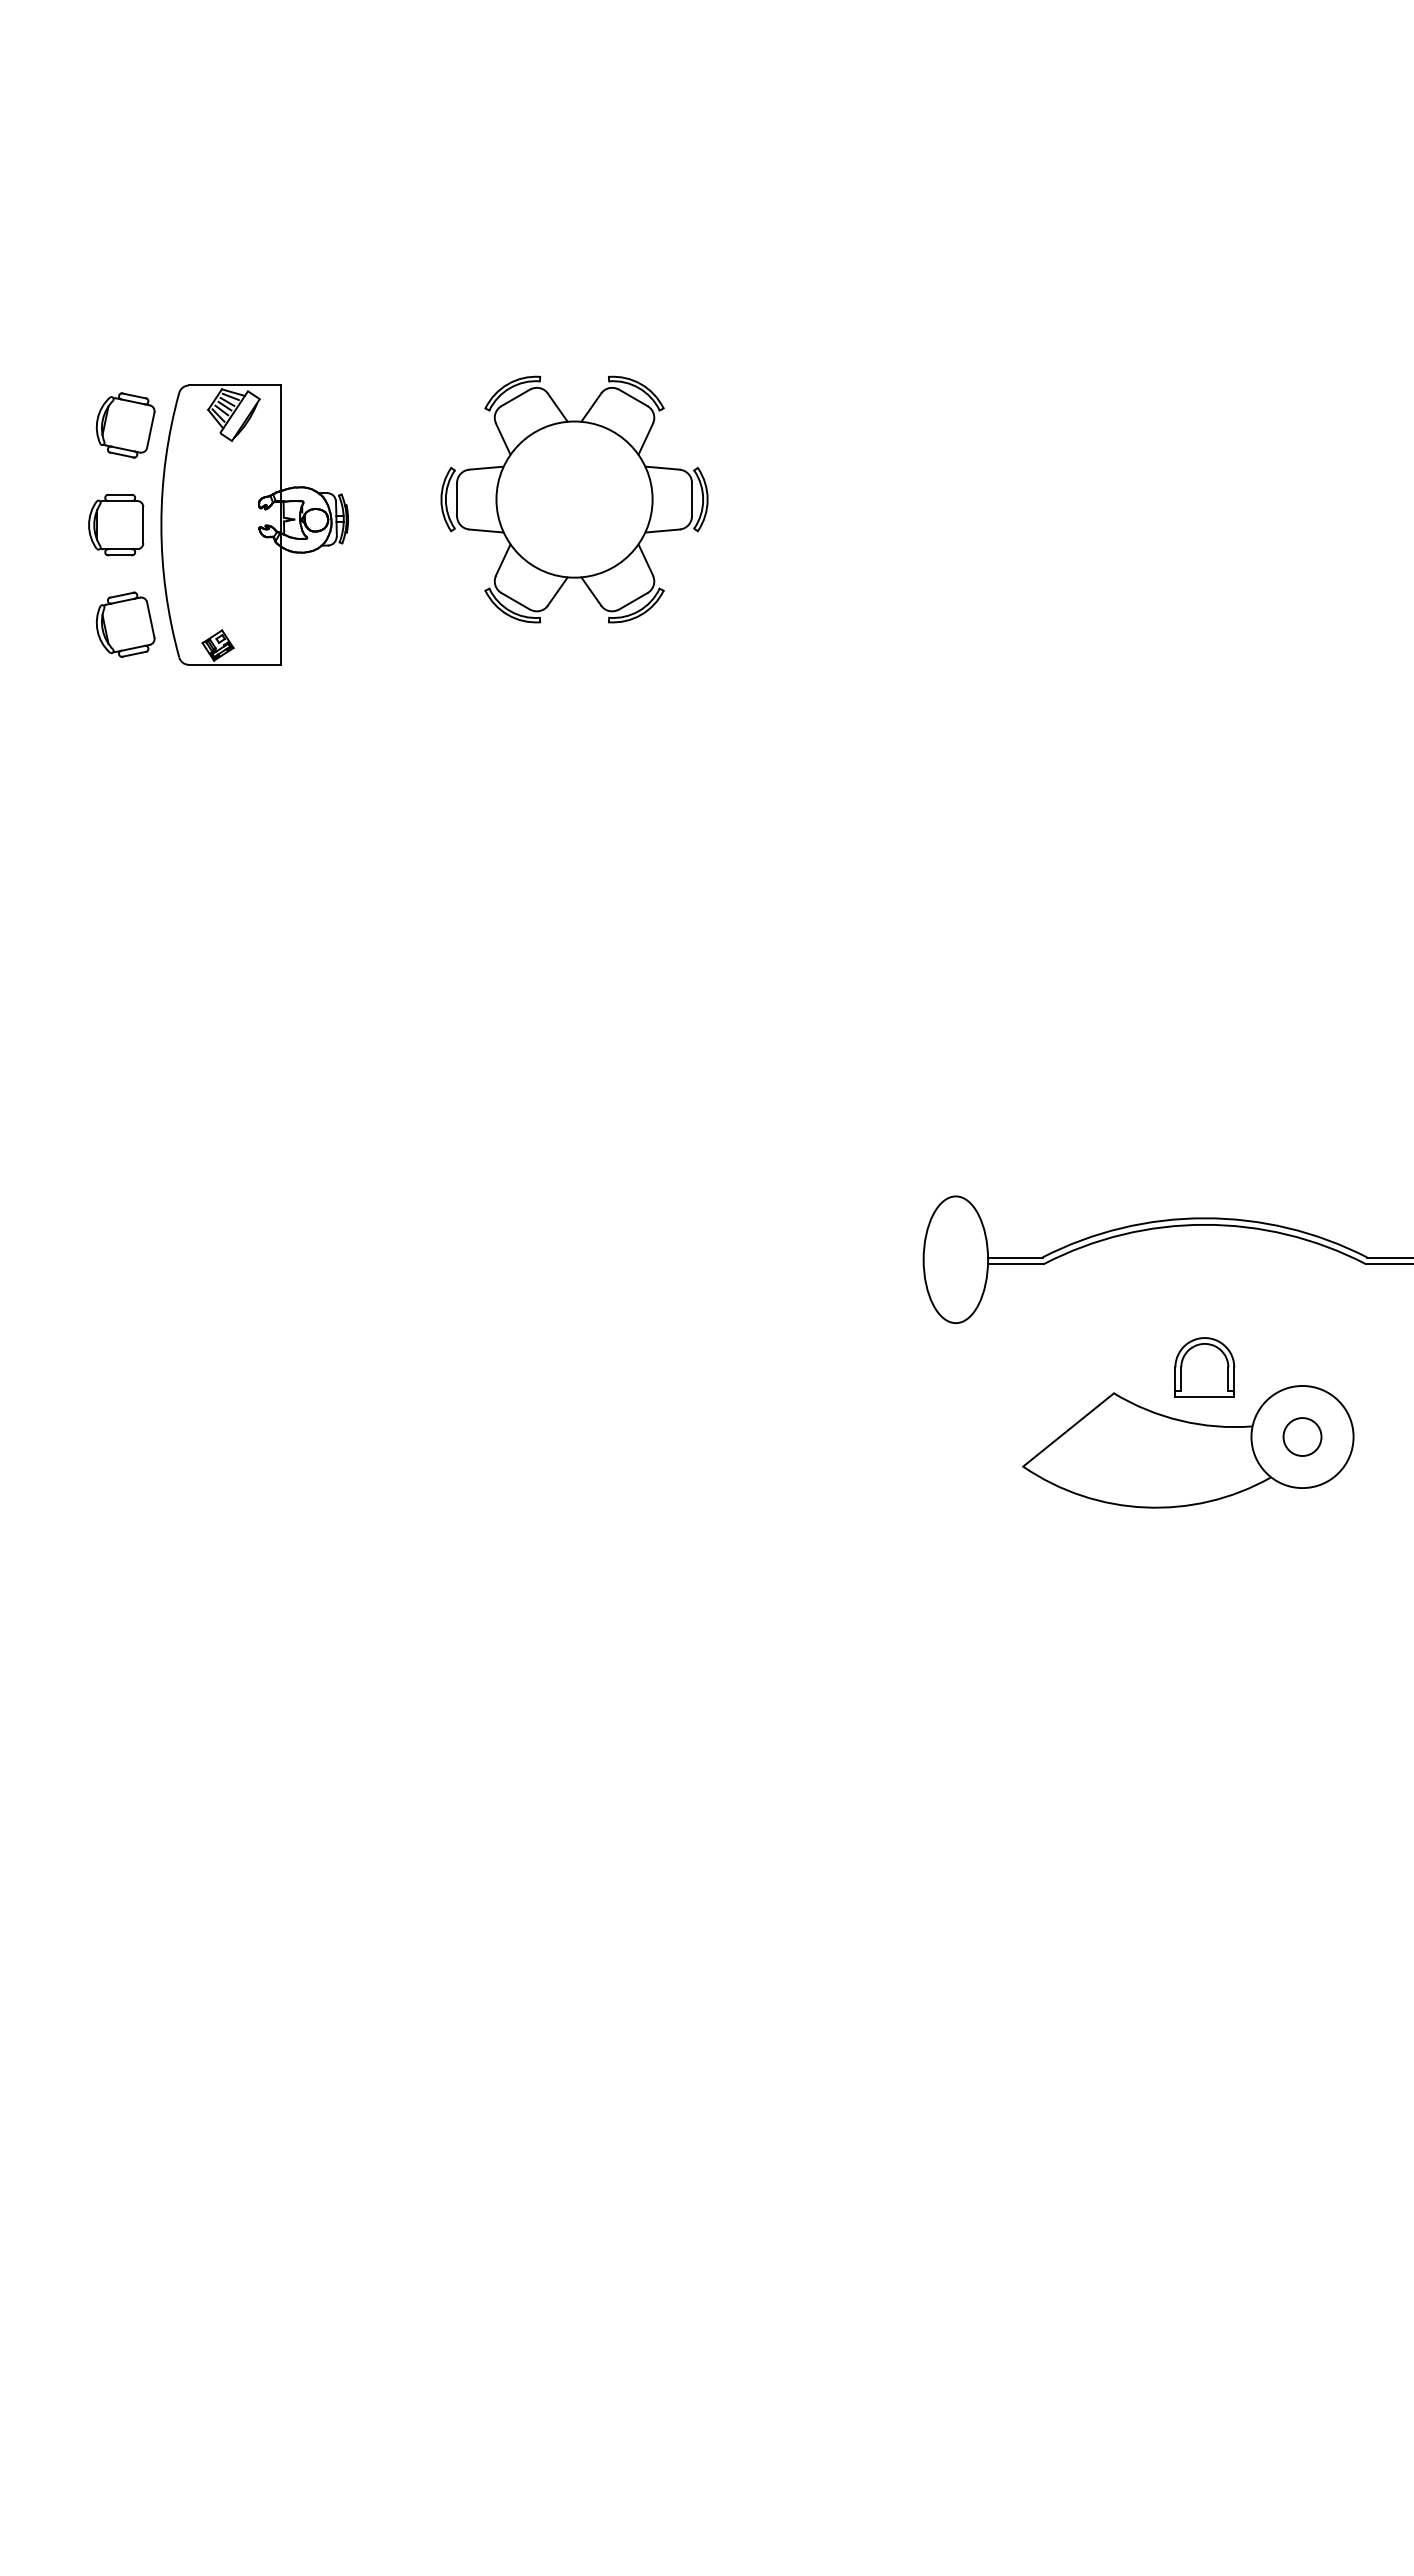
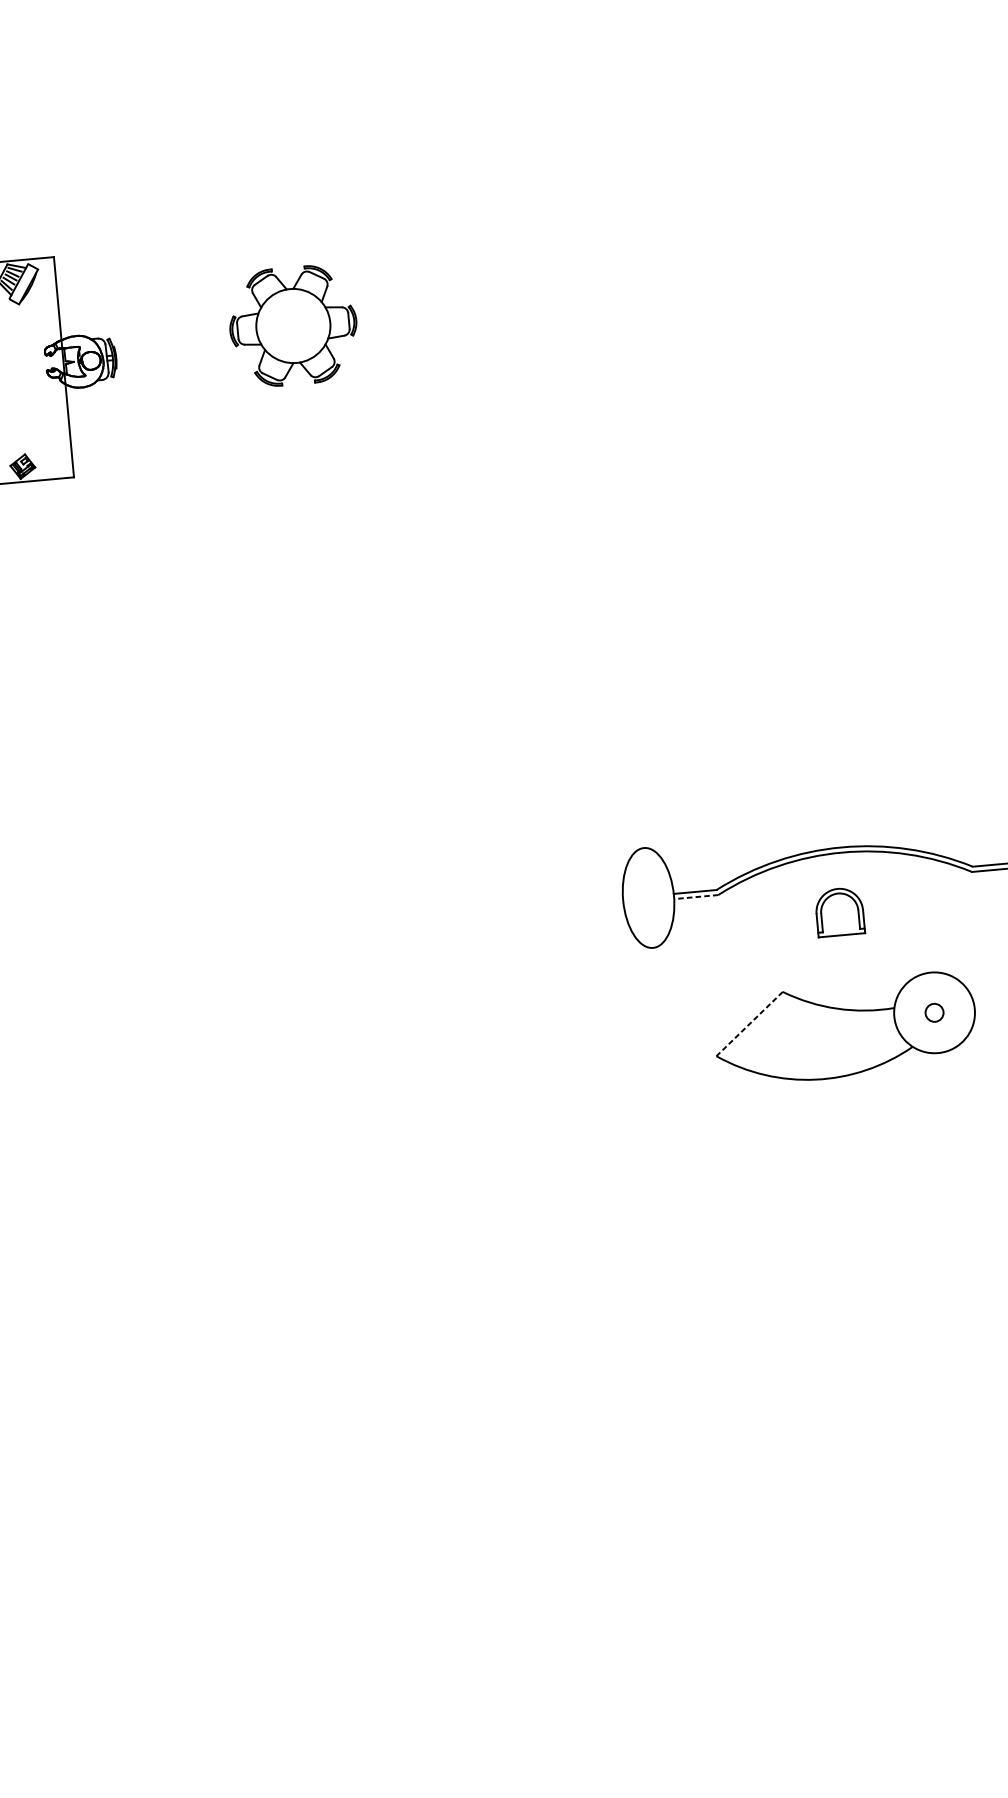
part: (574, 499) -> (293, 325), size x0.6
line: (1015, 1264) -> (695, 897), solid -> dashed
part: (1204, 1367) -> (839, 912), moved
line: (1068, 1430) -> (749, 1024), solid -> dashed
circle: (1302, 1437) -> (934, 1013), size x0.6

